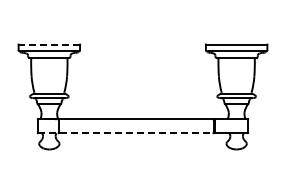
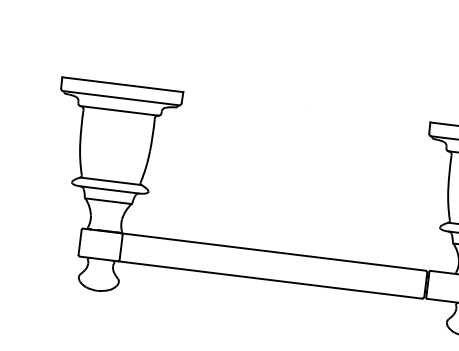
line: (49, 44) -> (123, 84), dashed -> solid
line: (125, 133) -> (251, 277), dashed -> solid

